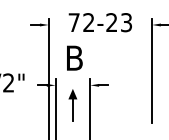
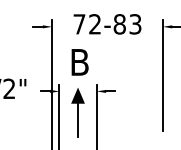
text: (111, 22) -> (119, 24), 72-23 -> 72-83
part: (72, 105) -> (77, 112), size x1.43

